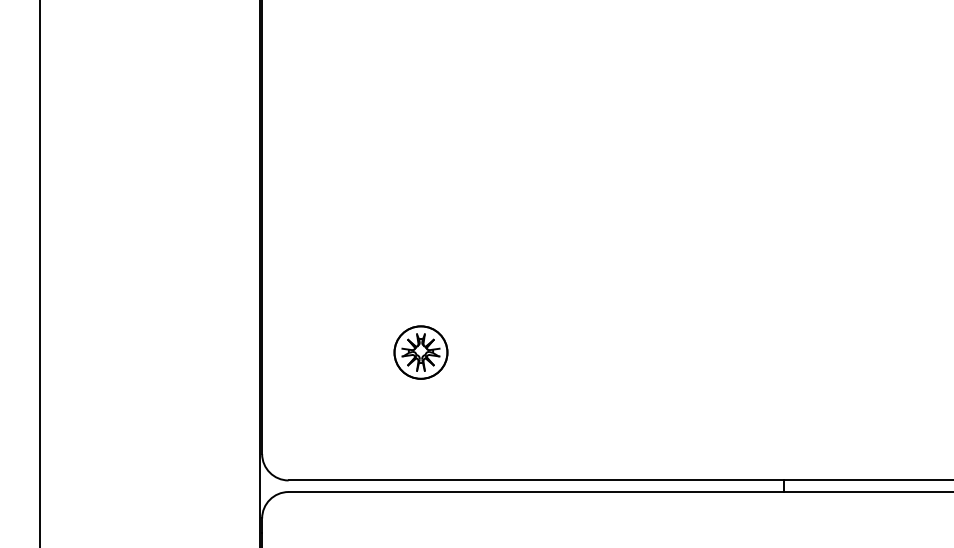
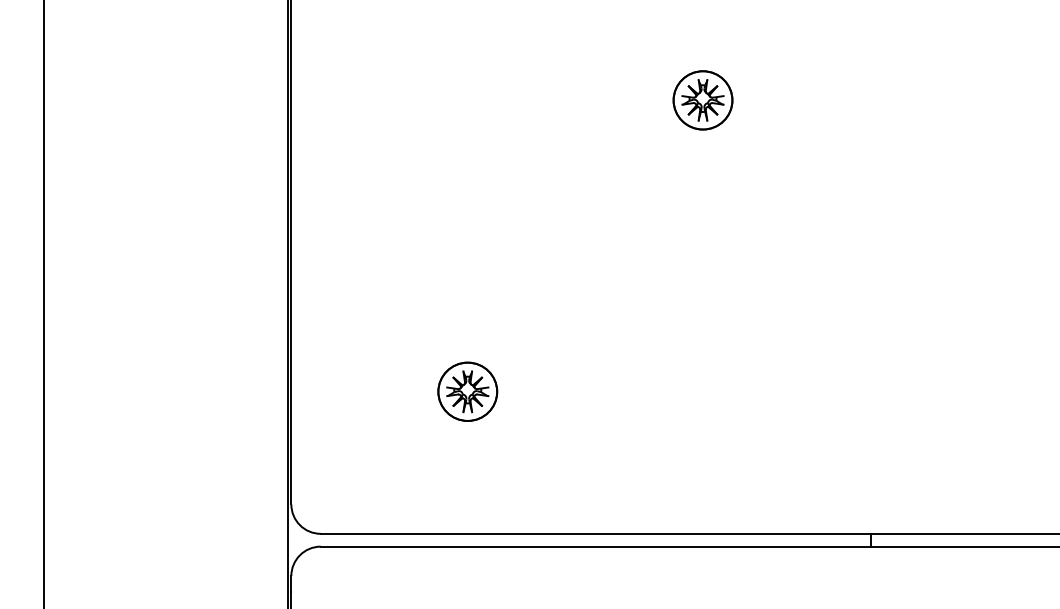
part: (632, 90) -> (702, 100), added

